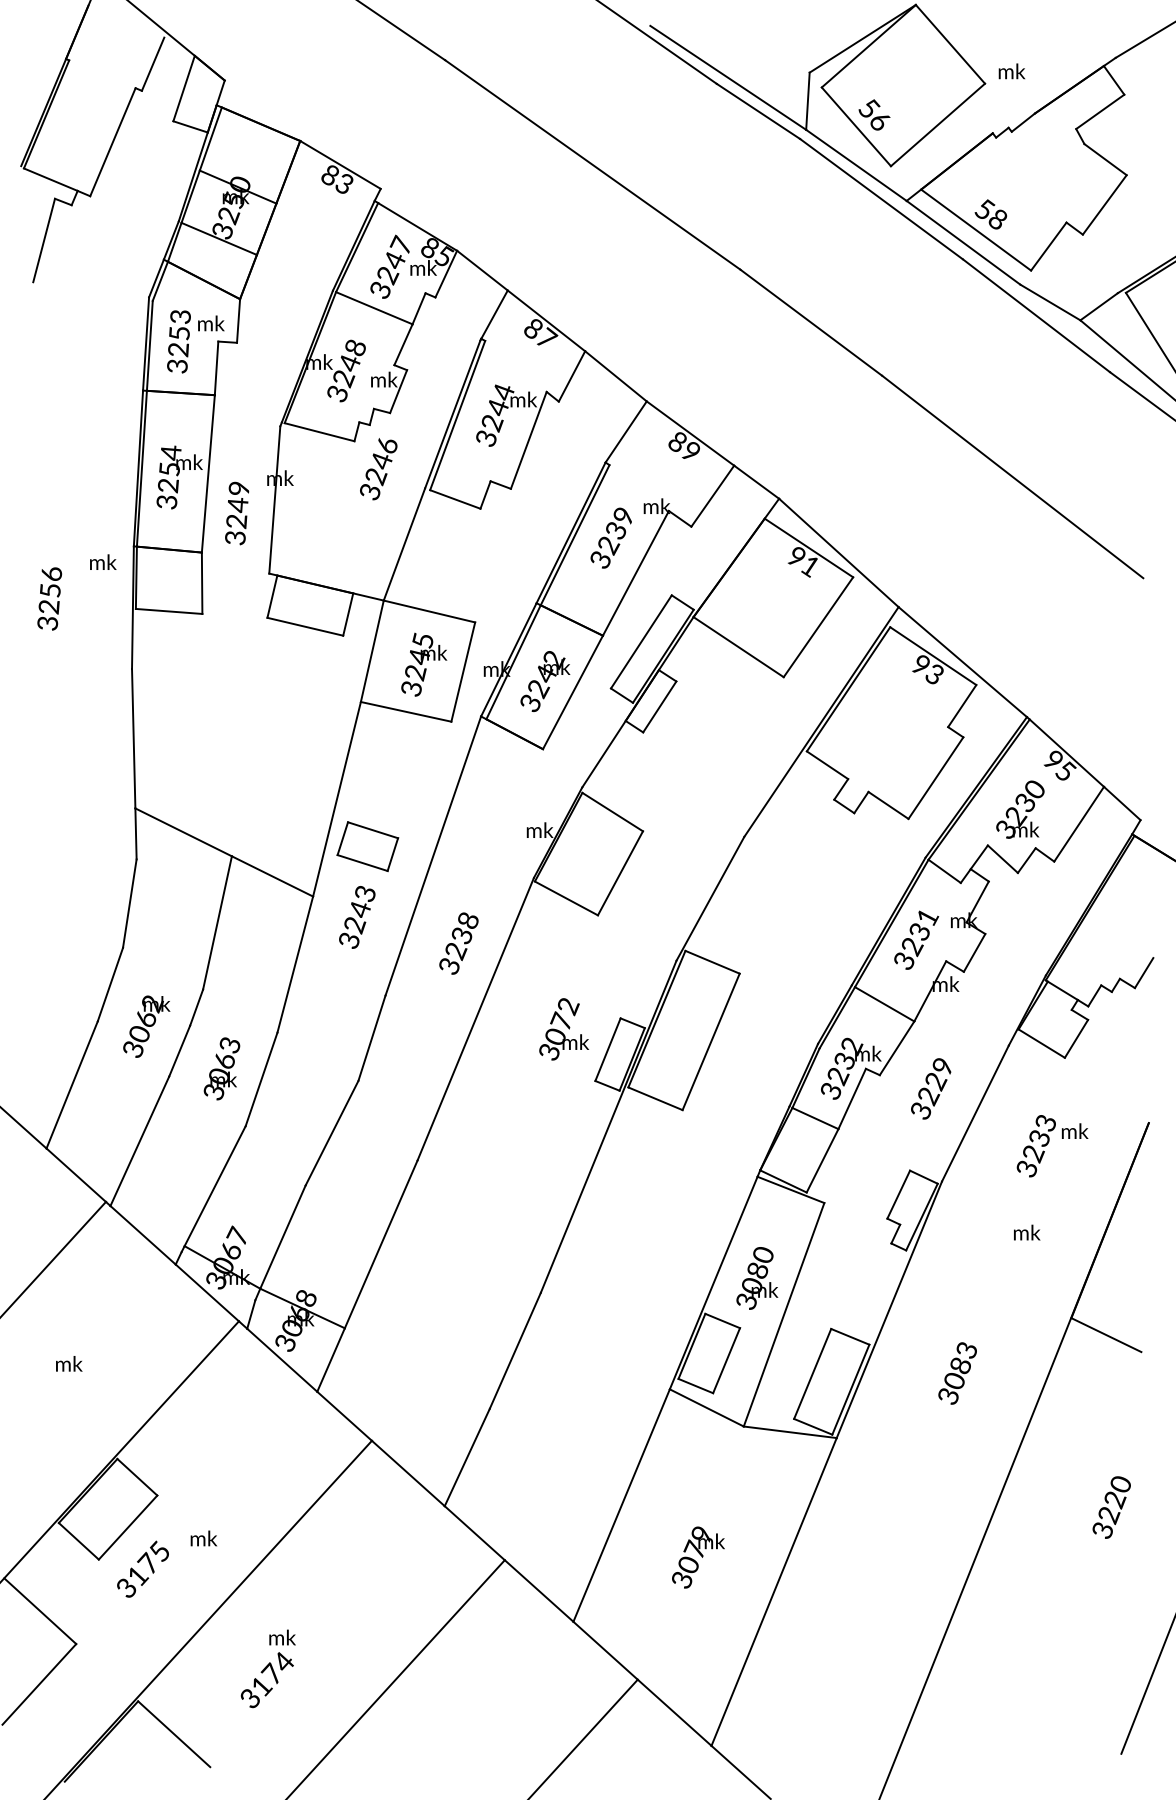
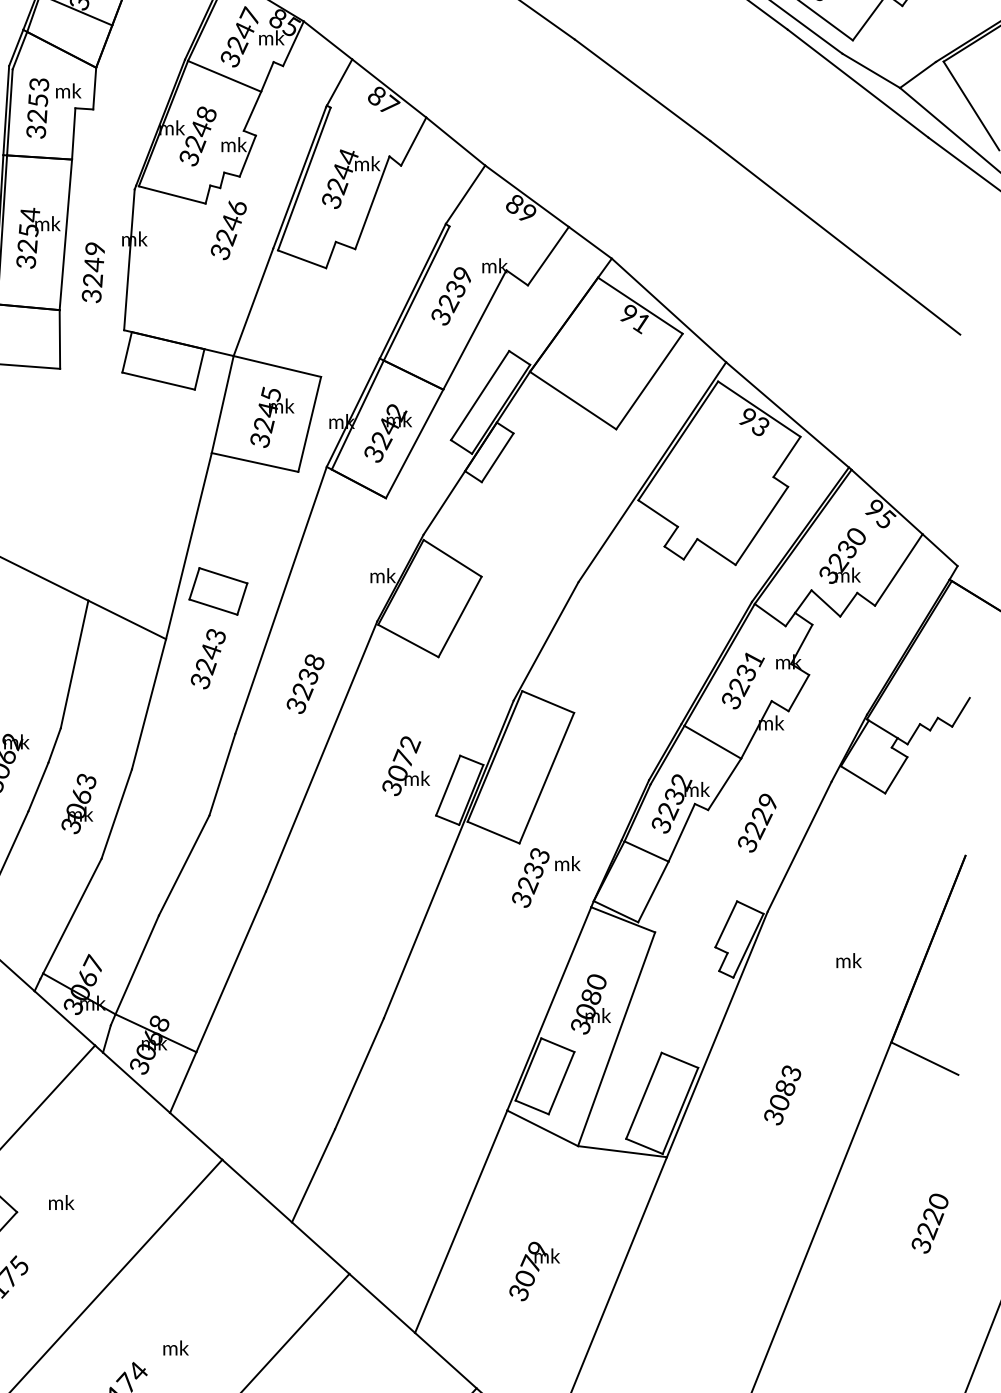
text: (1052, 1146) -> (546, 878), moved
text: (203, 1538) -> (61, 1202), moved
text: (282, 1637) -> (176, 1347), moved

